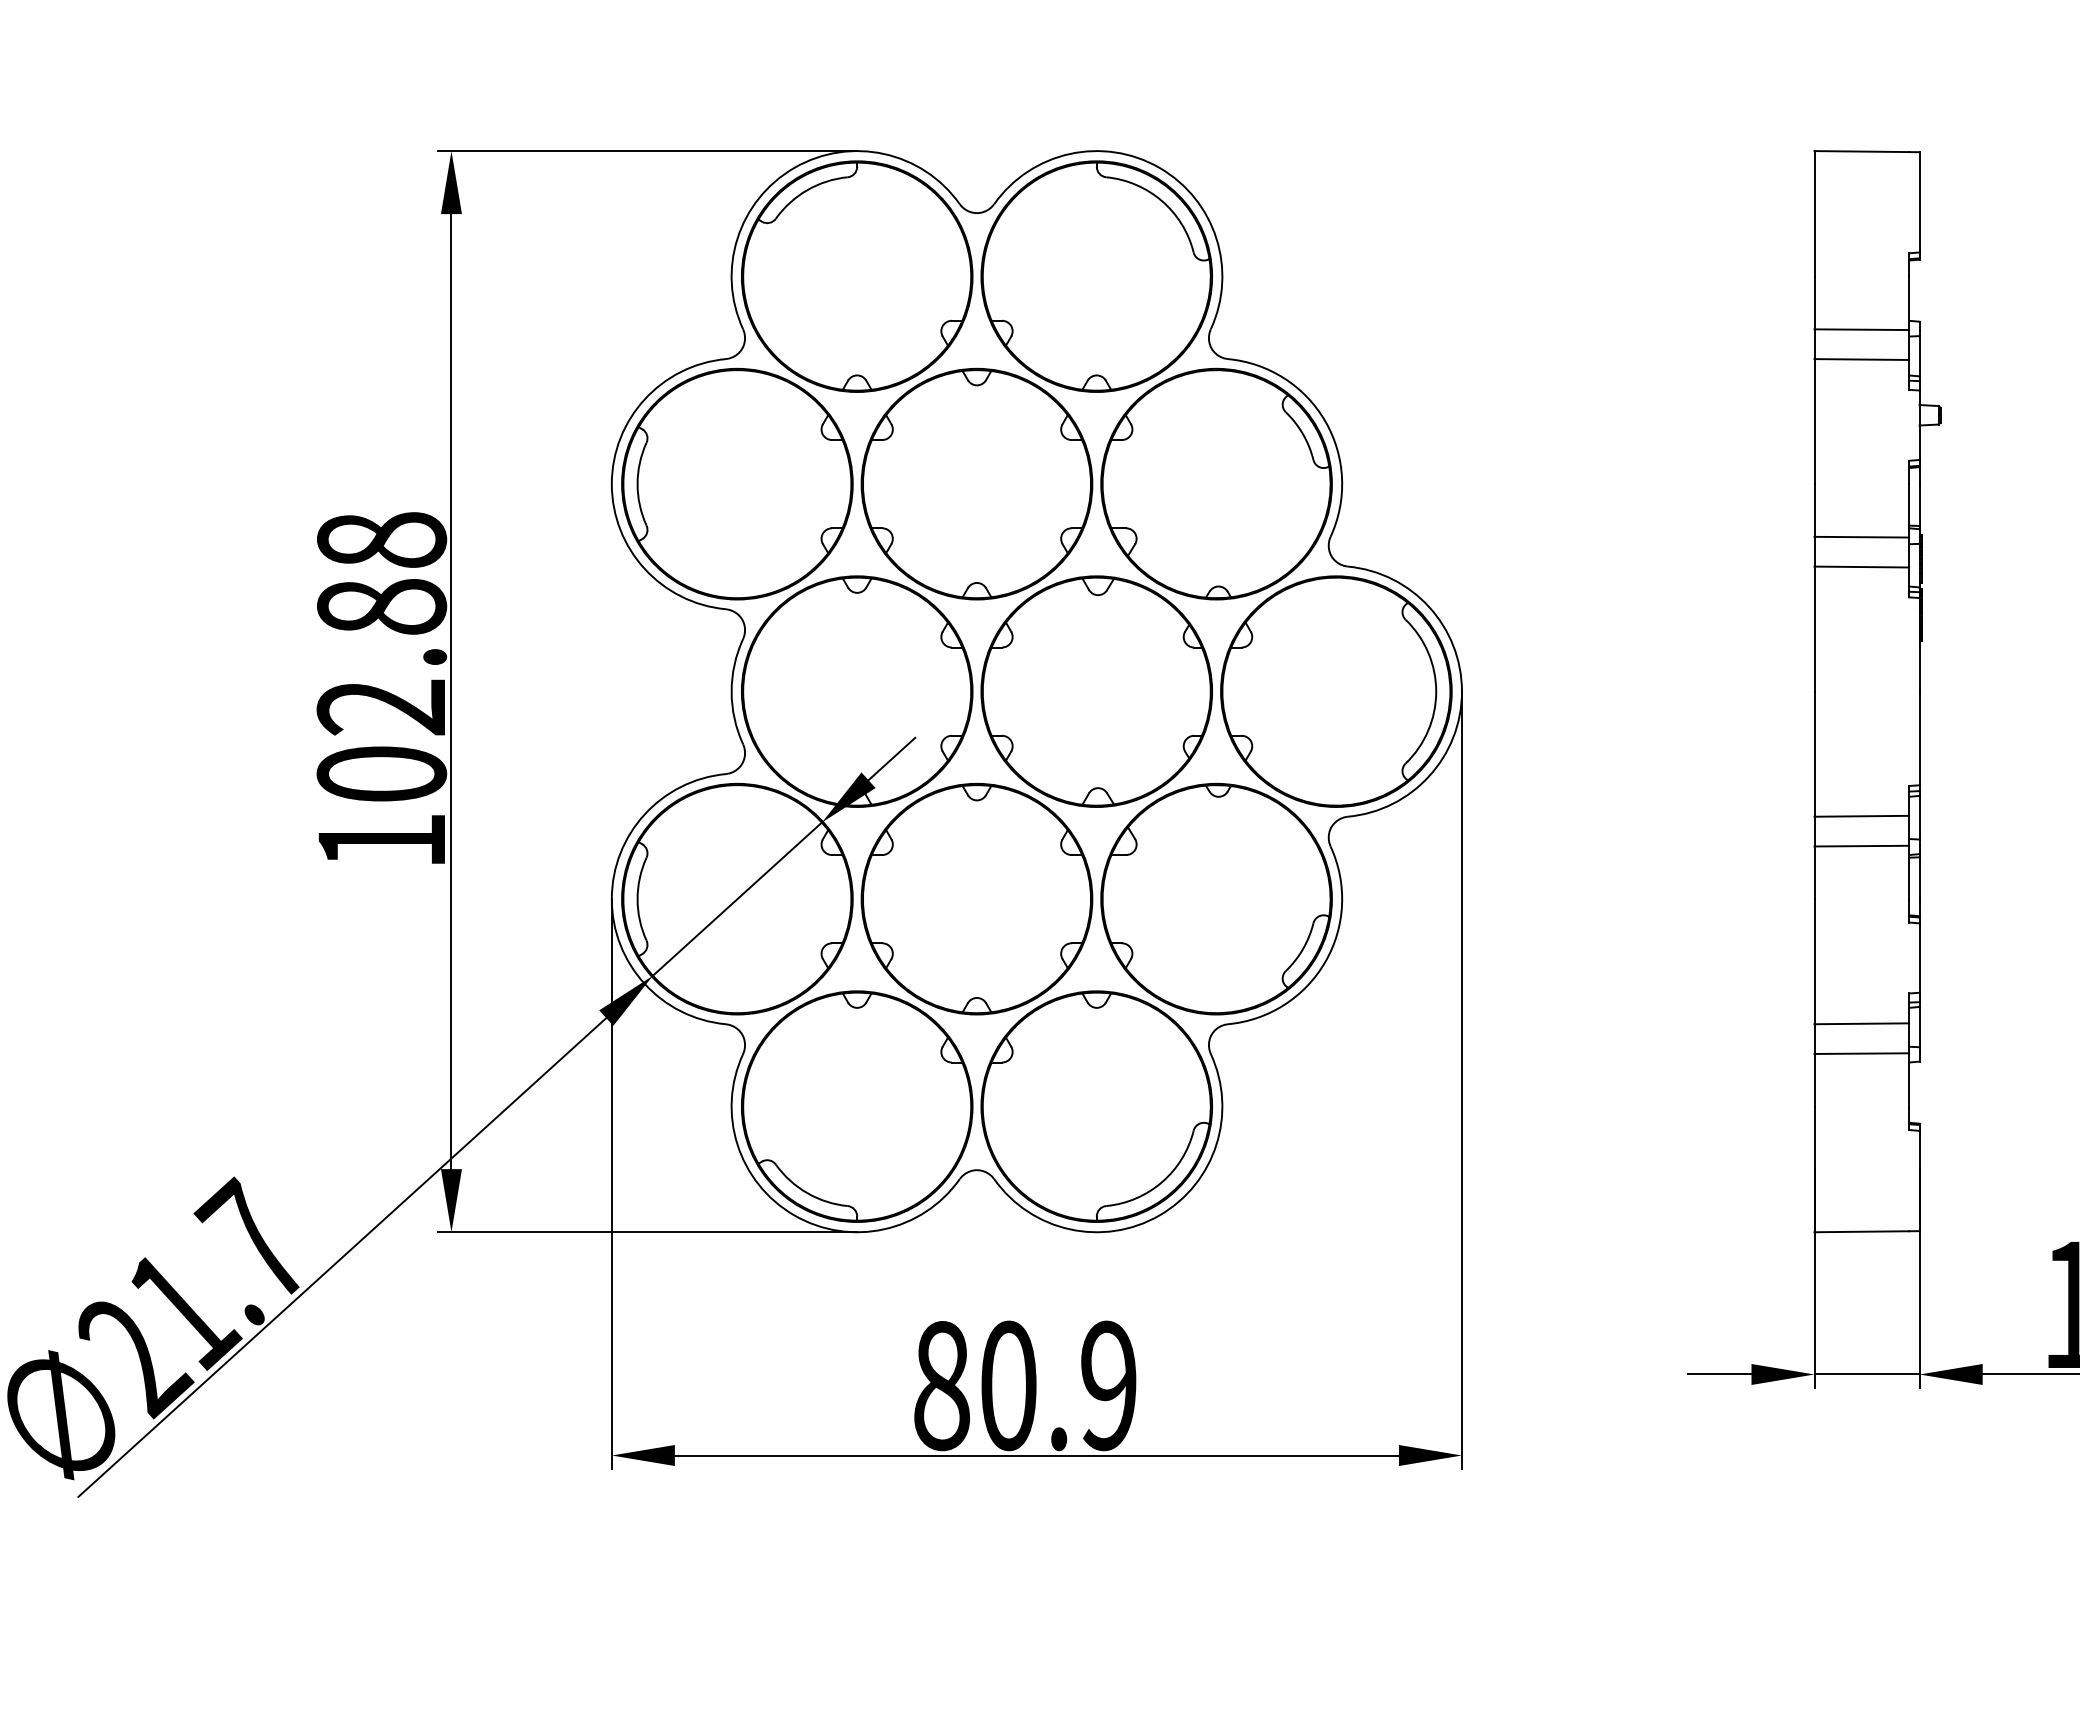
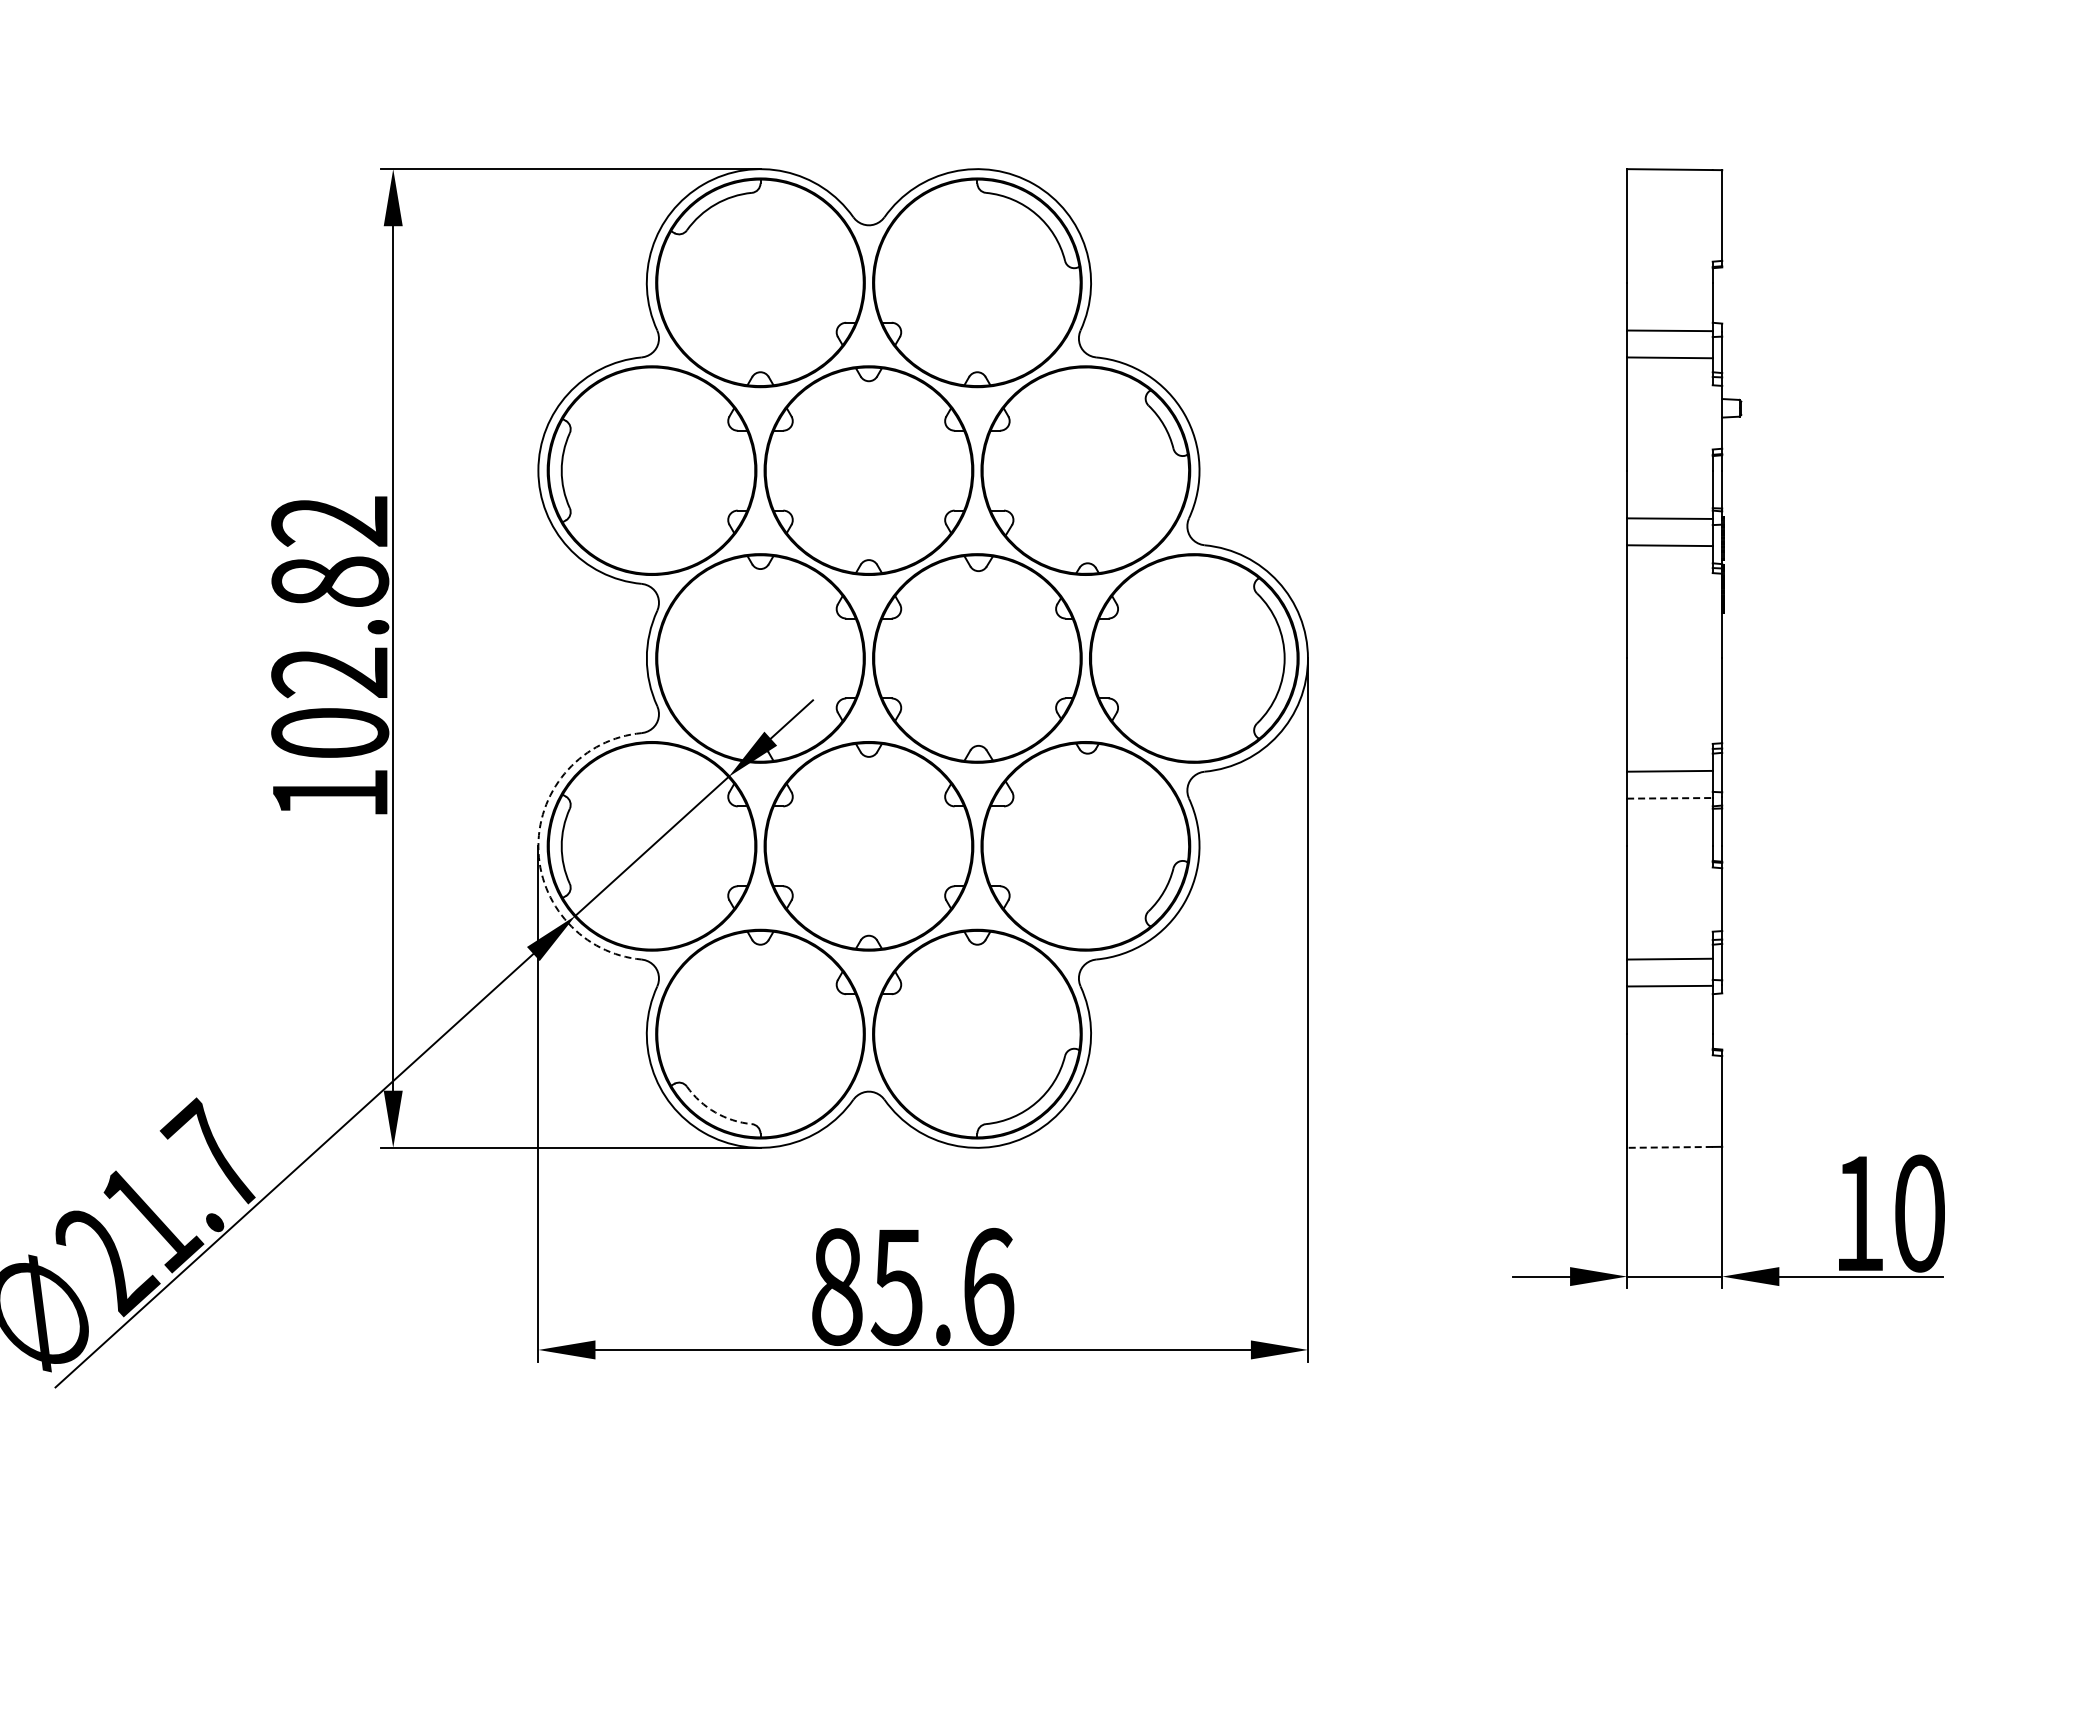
text: (382, 540) -> (330, 521), 102.88 -> 102.82
line: (1861, 846) -> (1669, 798), solid -> dashed
arc: (611, 899) -> (538, 846), solid -> dashed
arc: (807, 1193) -> (715, 1112), solid -> dashed
line: (1861, 1231) -> (1669, 1147), solid -> dashed
text: (1058, 1385) -> (942, 1286), 80.9 -> 85.6

